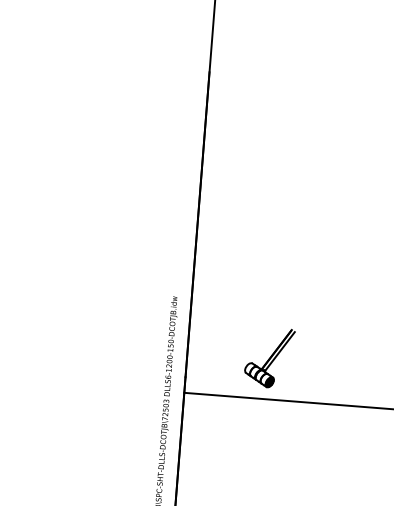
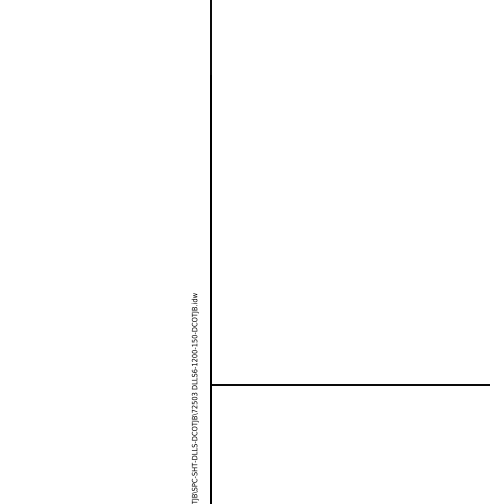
part: (269, 357) -> (289, 344), removed

